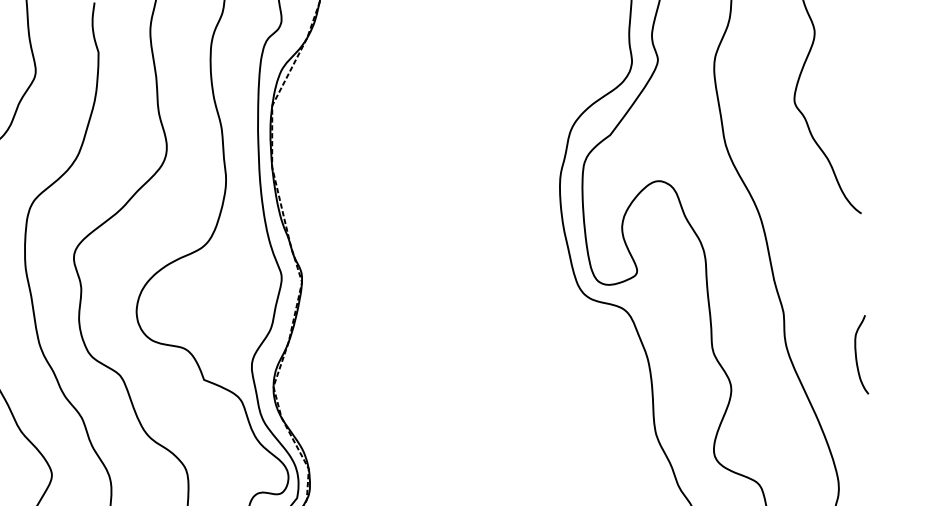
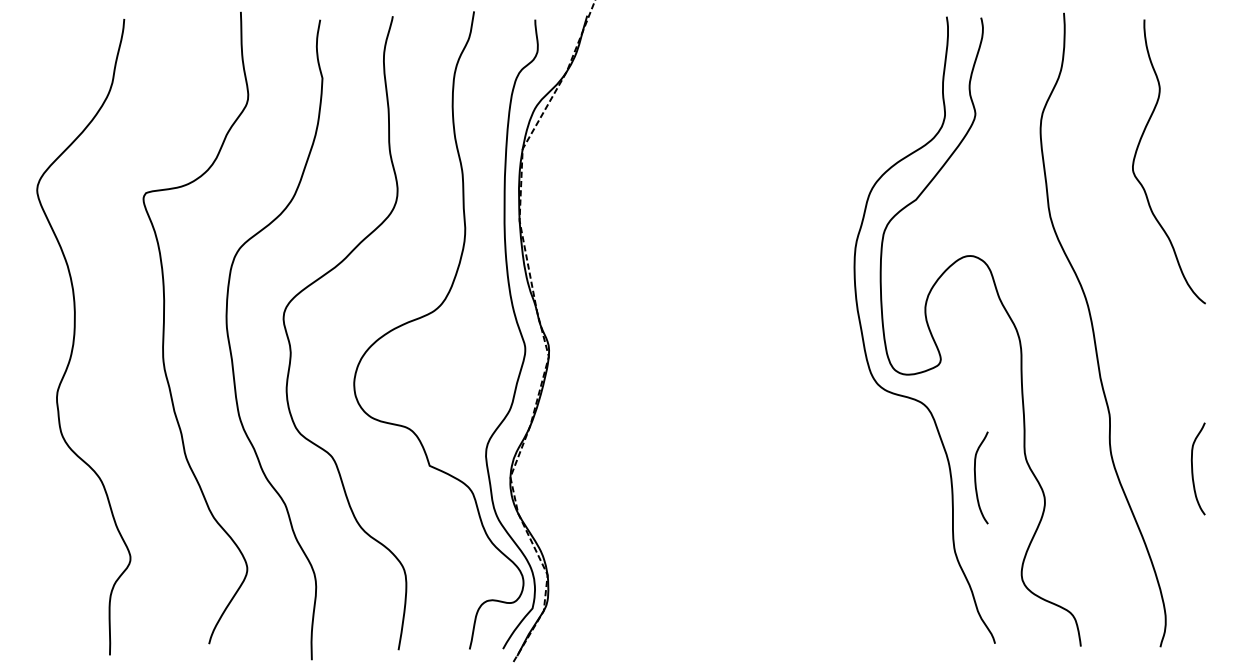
curve: (671, 371) -> (976, 478), added

